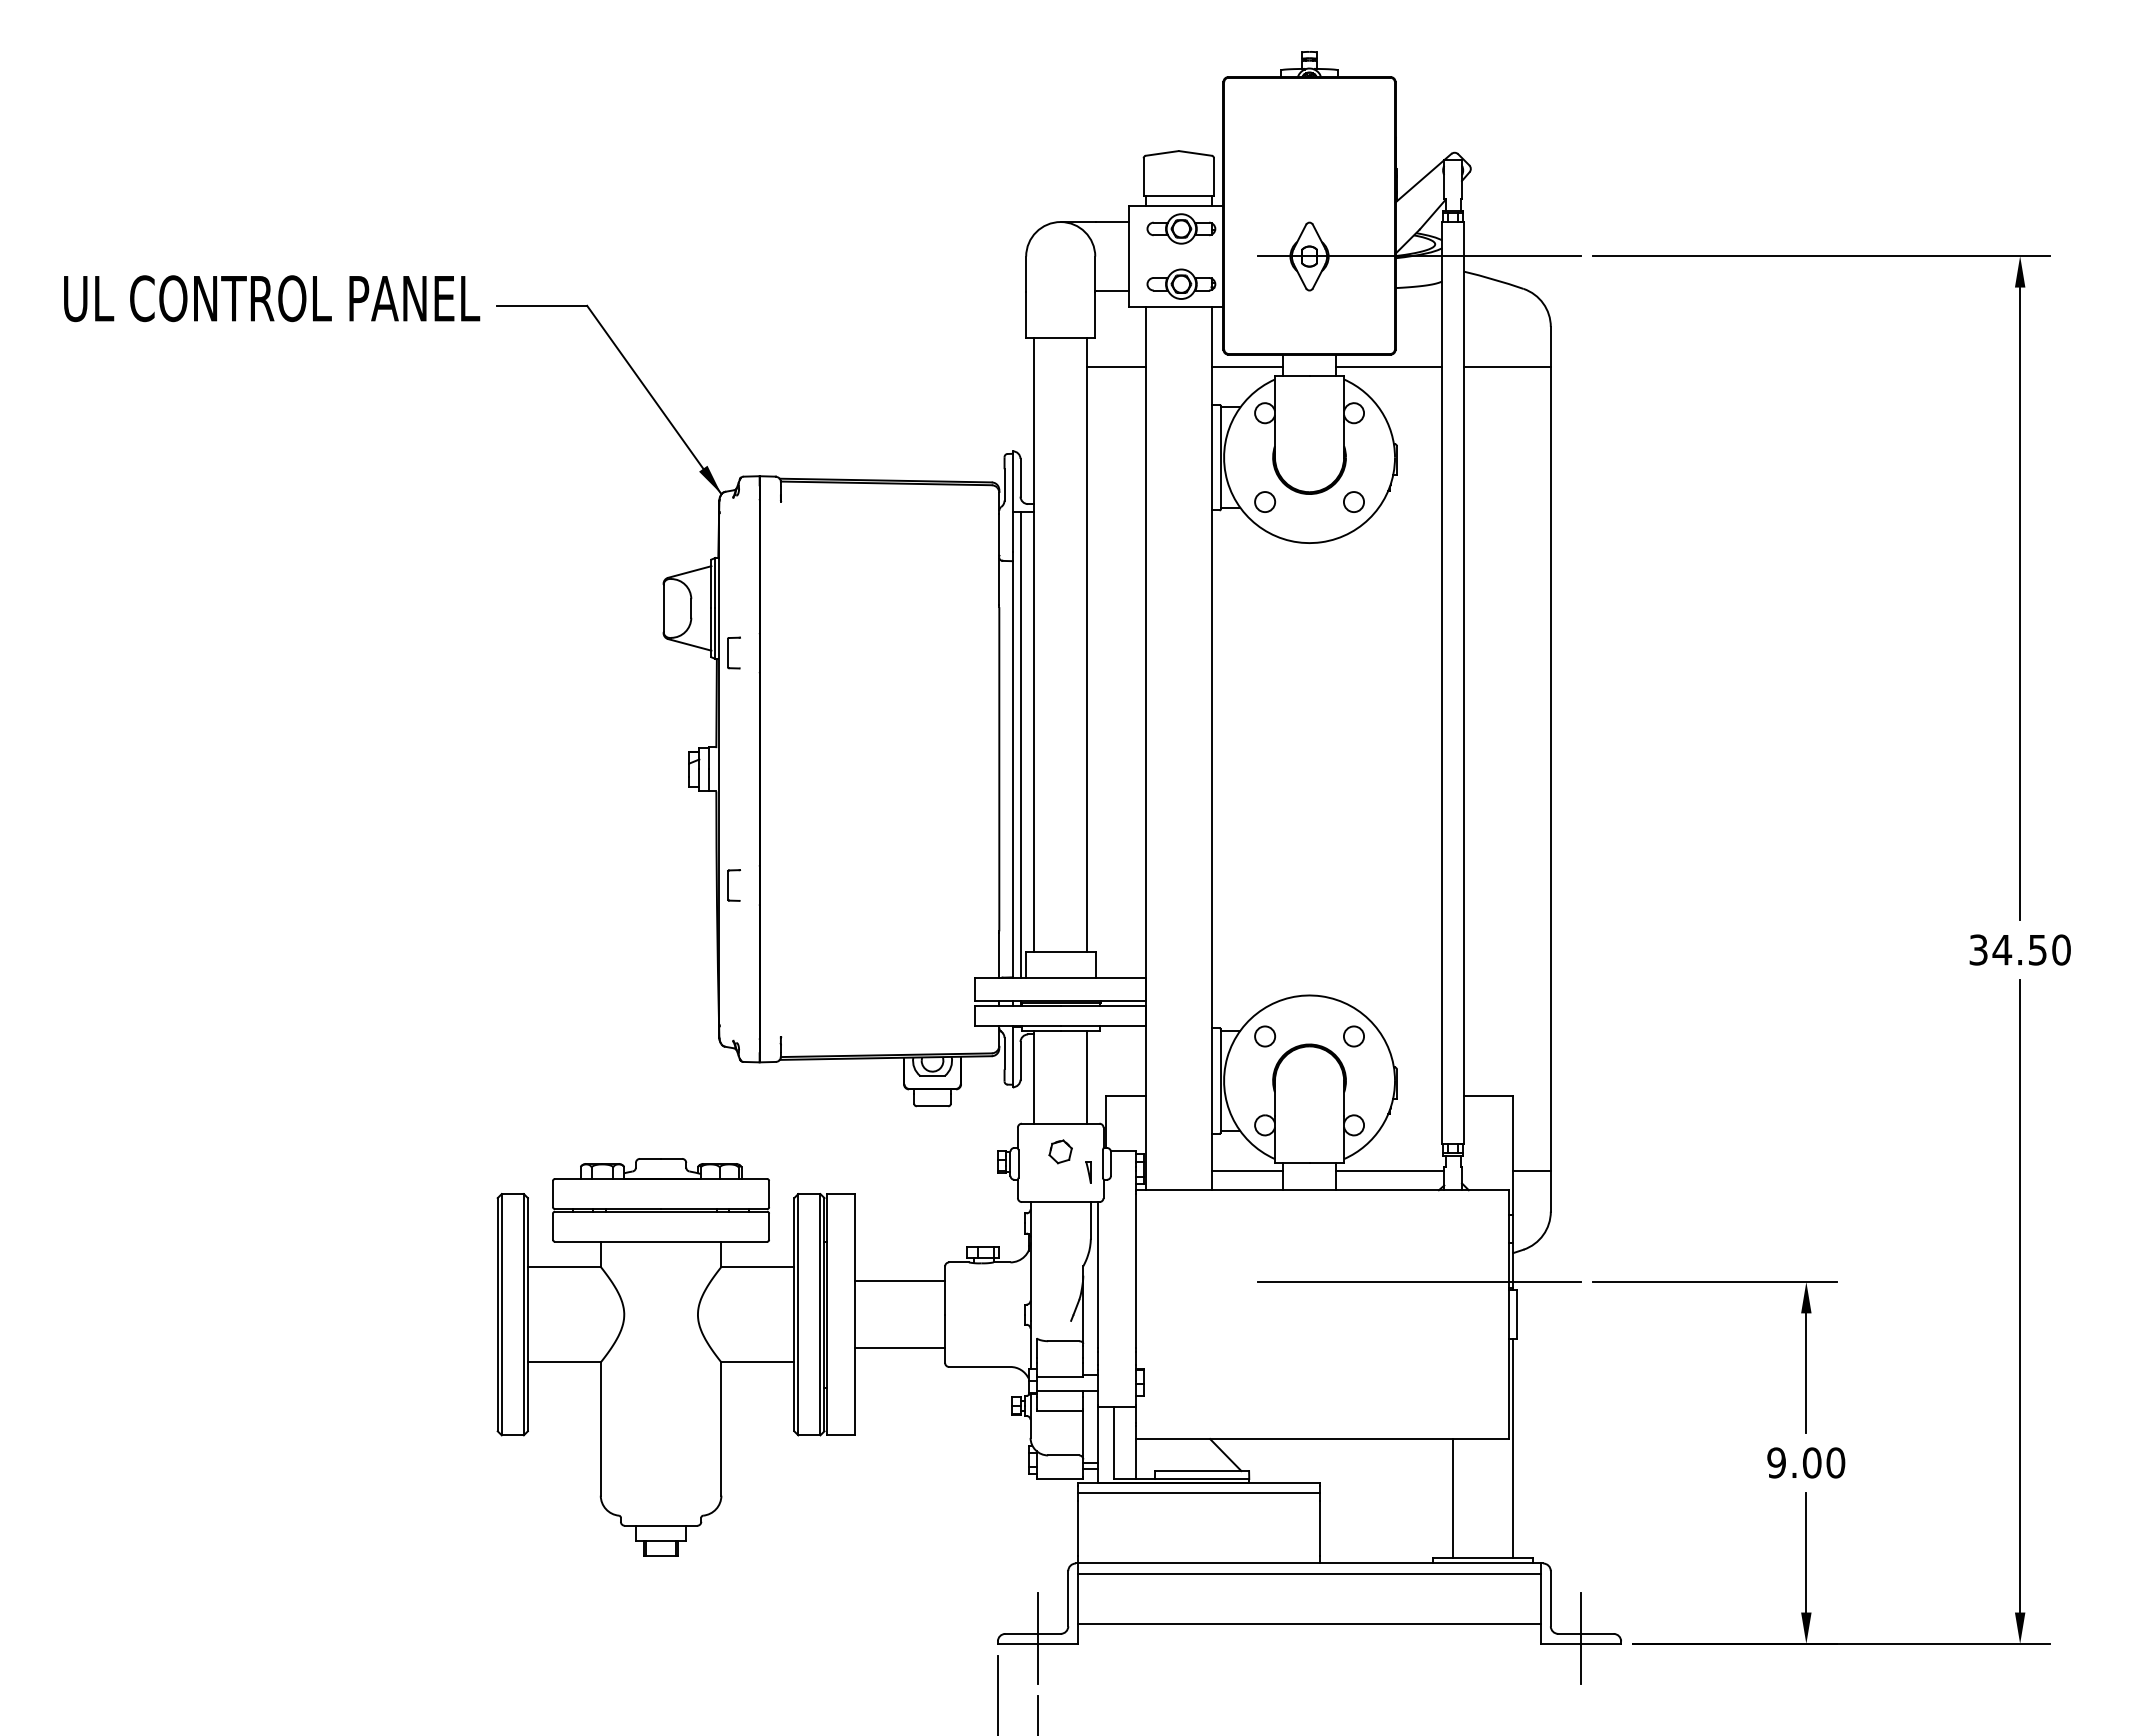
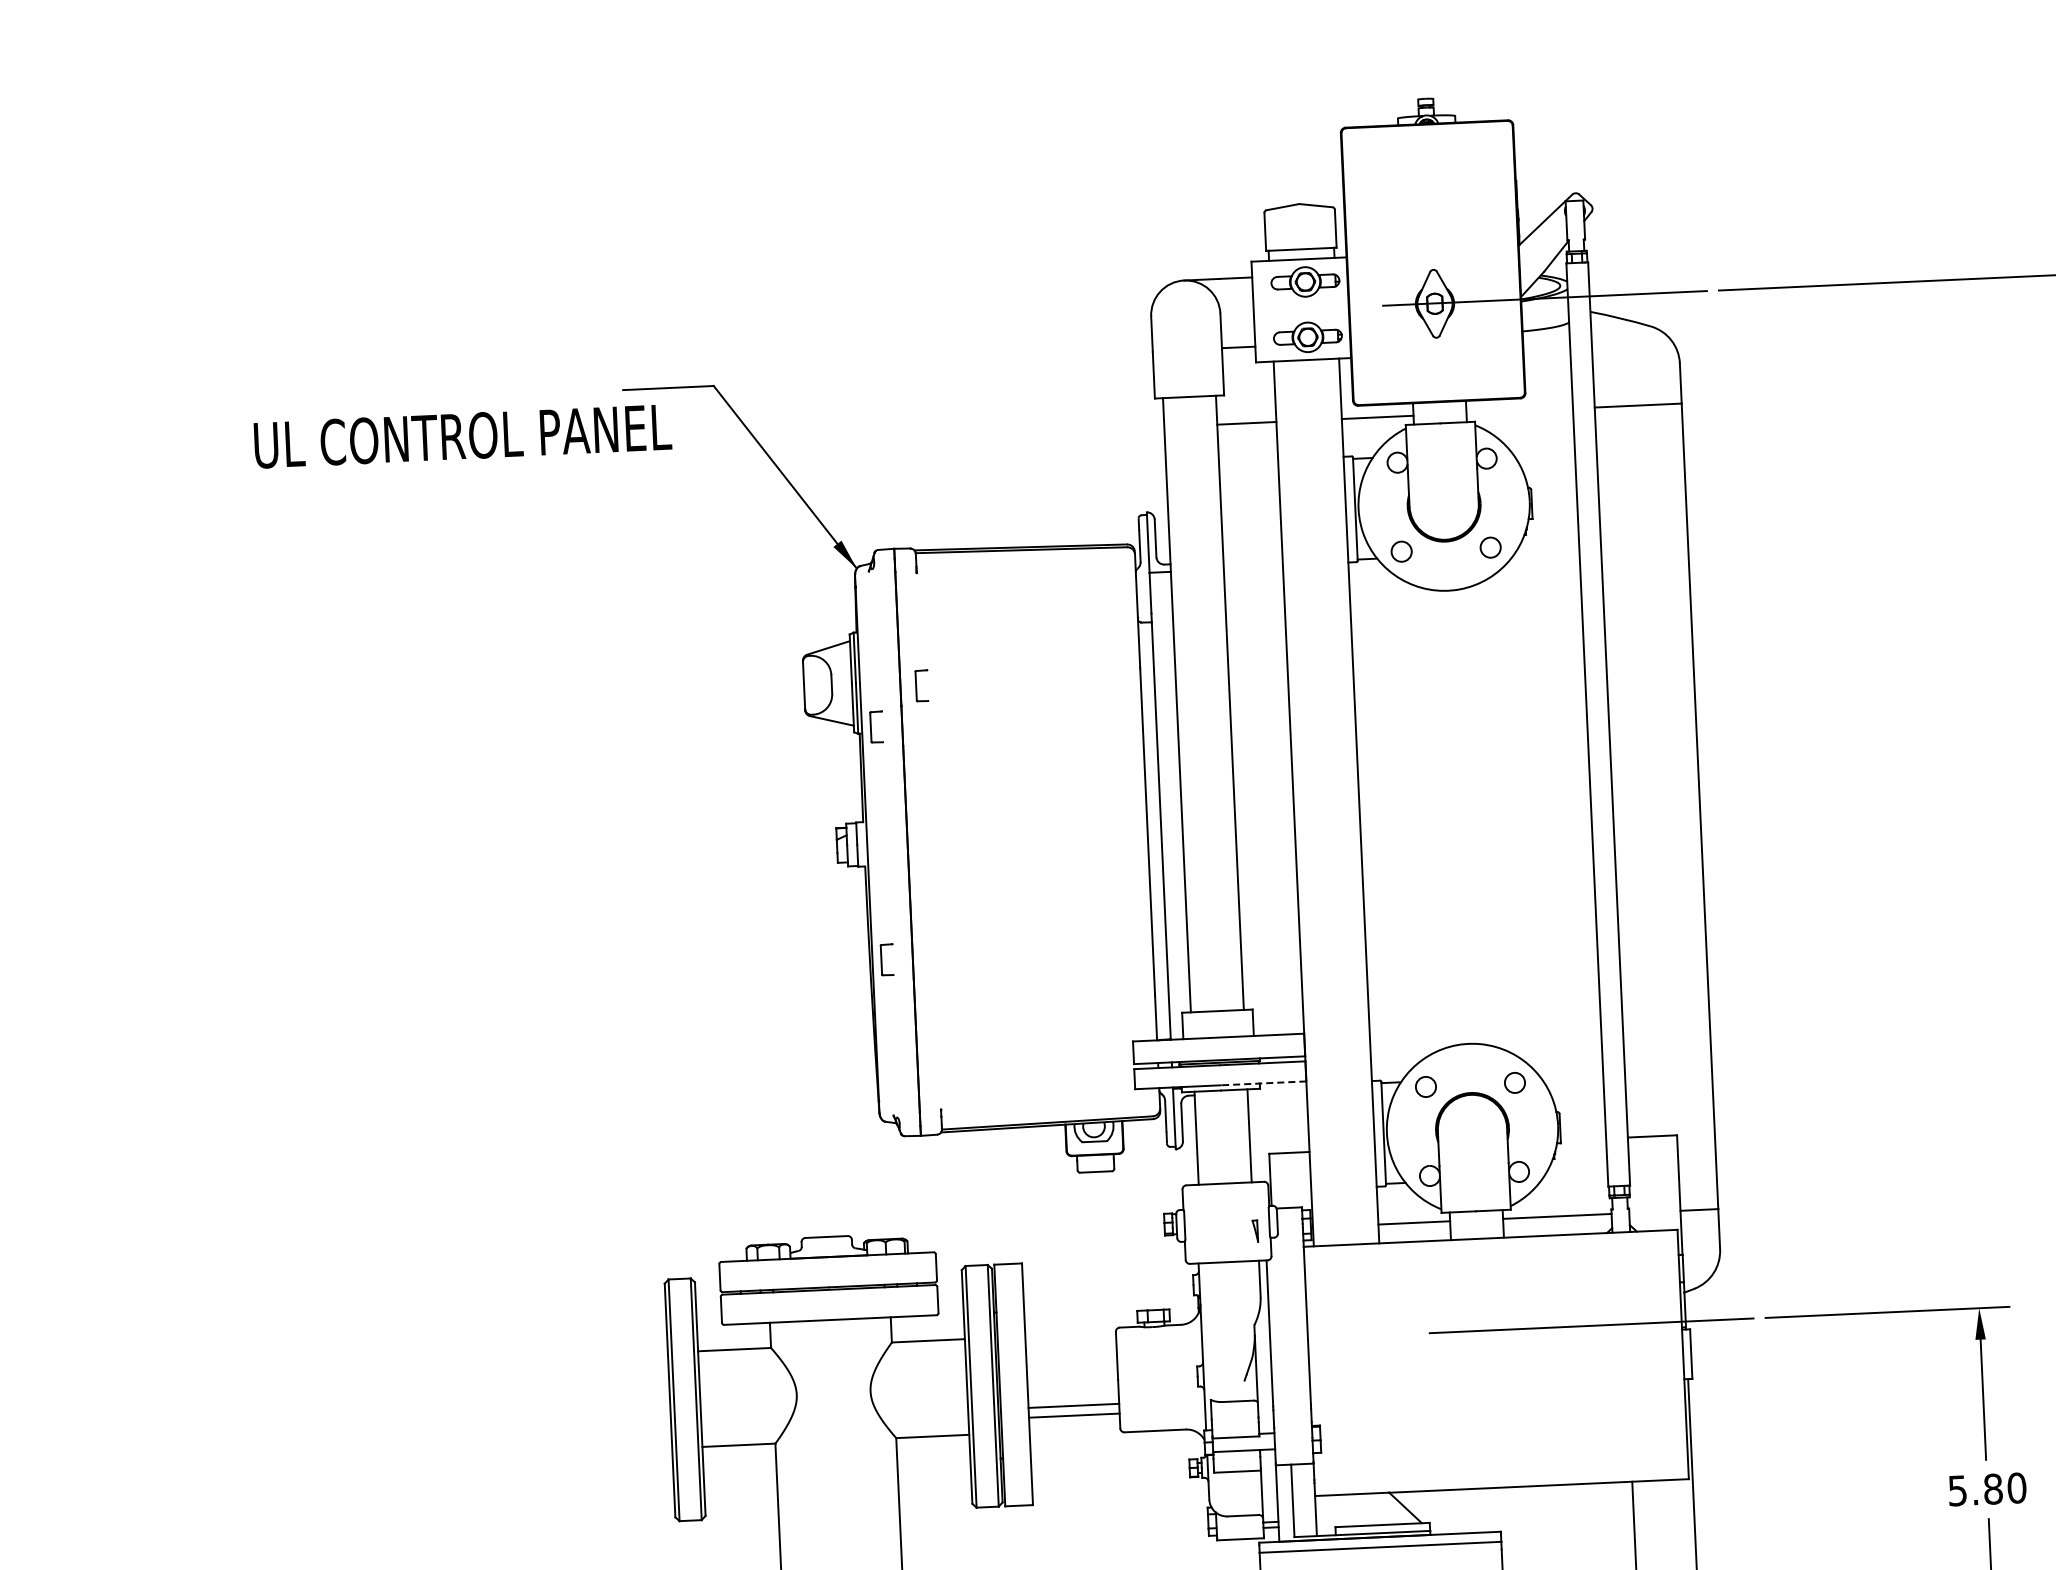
text: (272, 298) -> (463, 436), moved
line: (1388, 367) -> (1519, 411), removed
part: (780, 613) -> (921, 685), added
line: (1020, 744) -> (1167, 805), removed
line: (1103, 1025) -> (1263, 1083), solid -> dashed
part: (1060, 1151) -> (1226, 1211), removed
line: (899, 1281) -> (1073, 1406), moved
text: (1794, 1462) -> (1975, 1489), 9.00 -> 5.80

